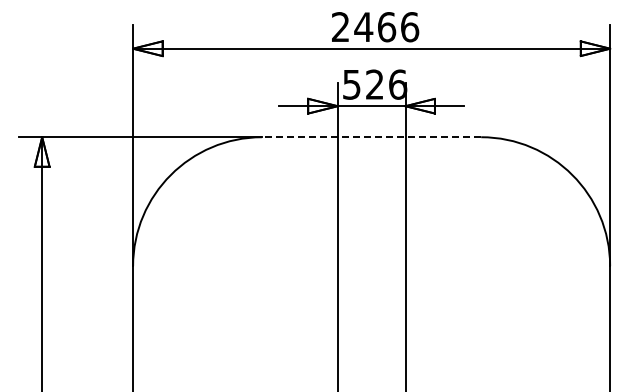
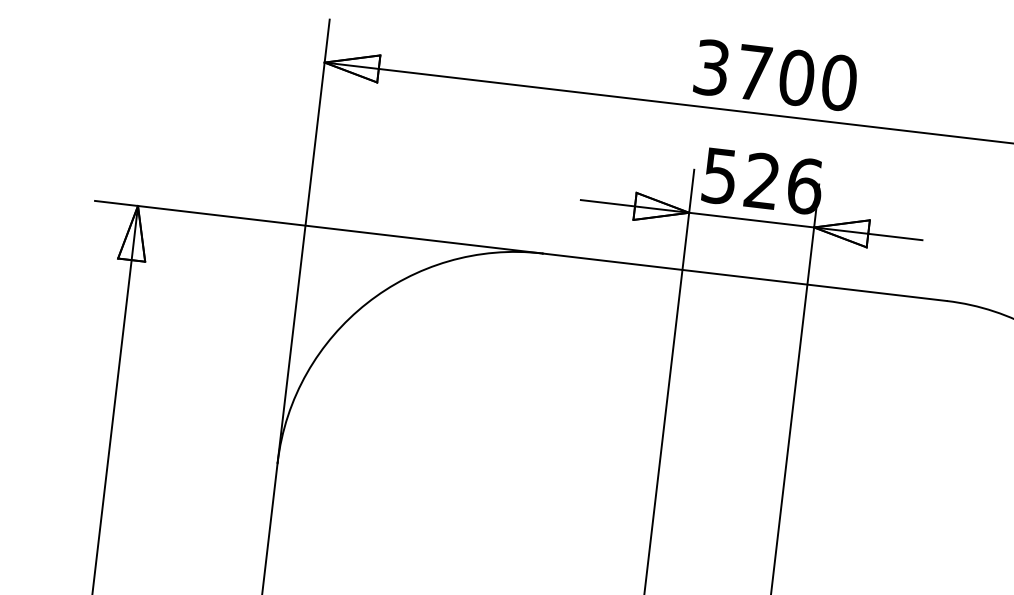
text: (375, 27) -> (775, 75), 2466 -> 3700
line: (371, 137) -> (744, 277), dashed -> solid

